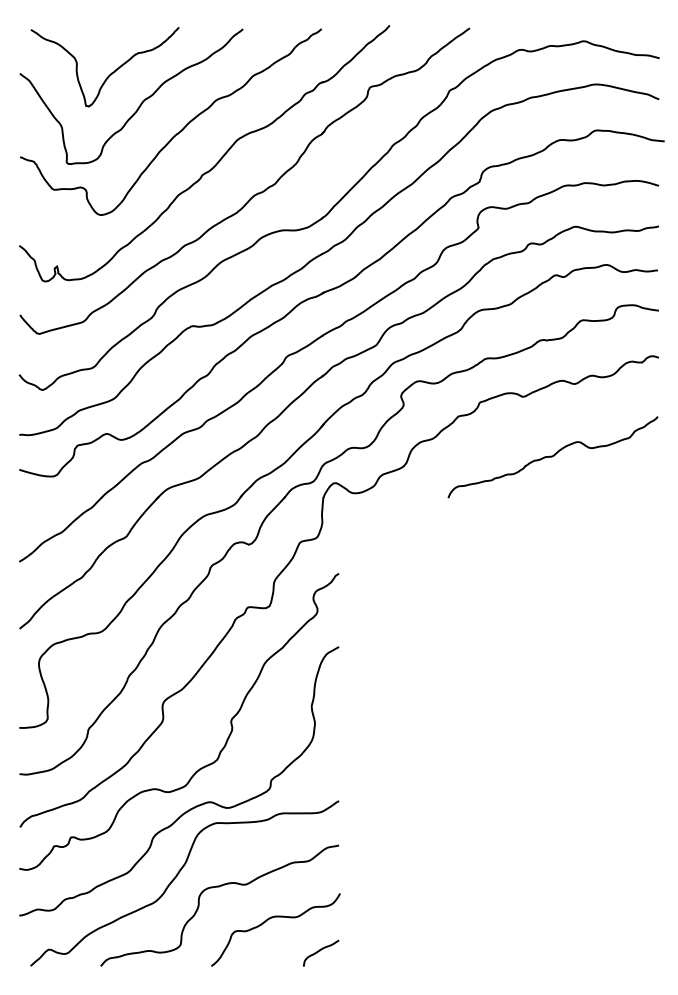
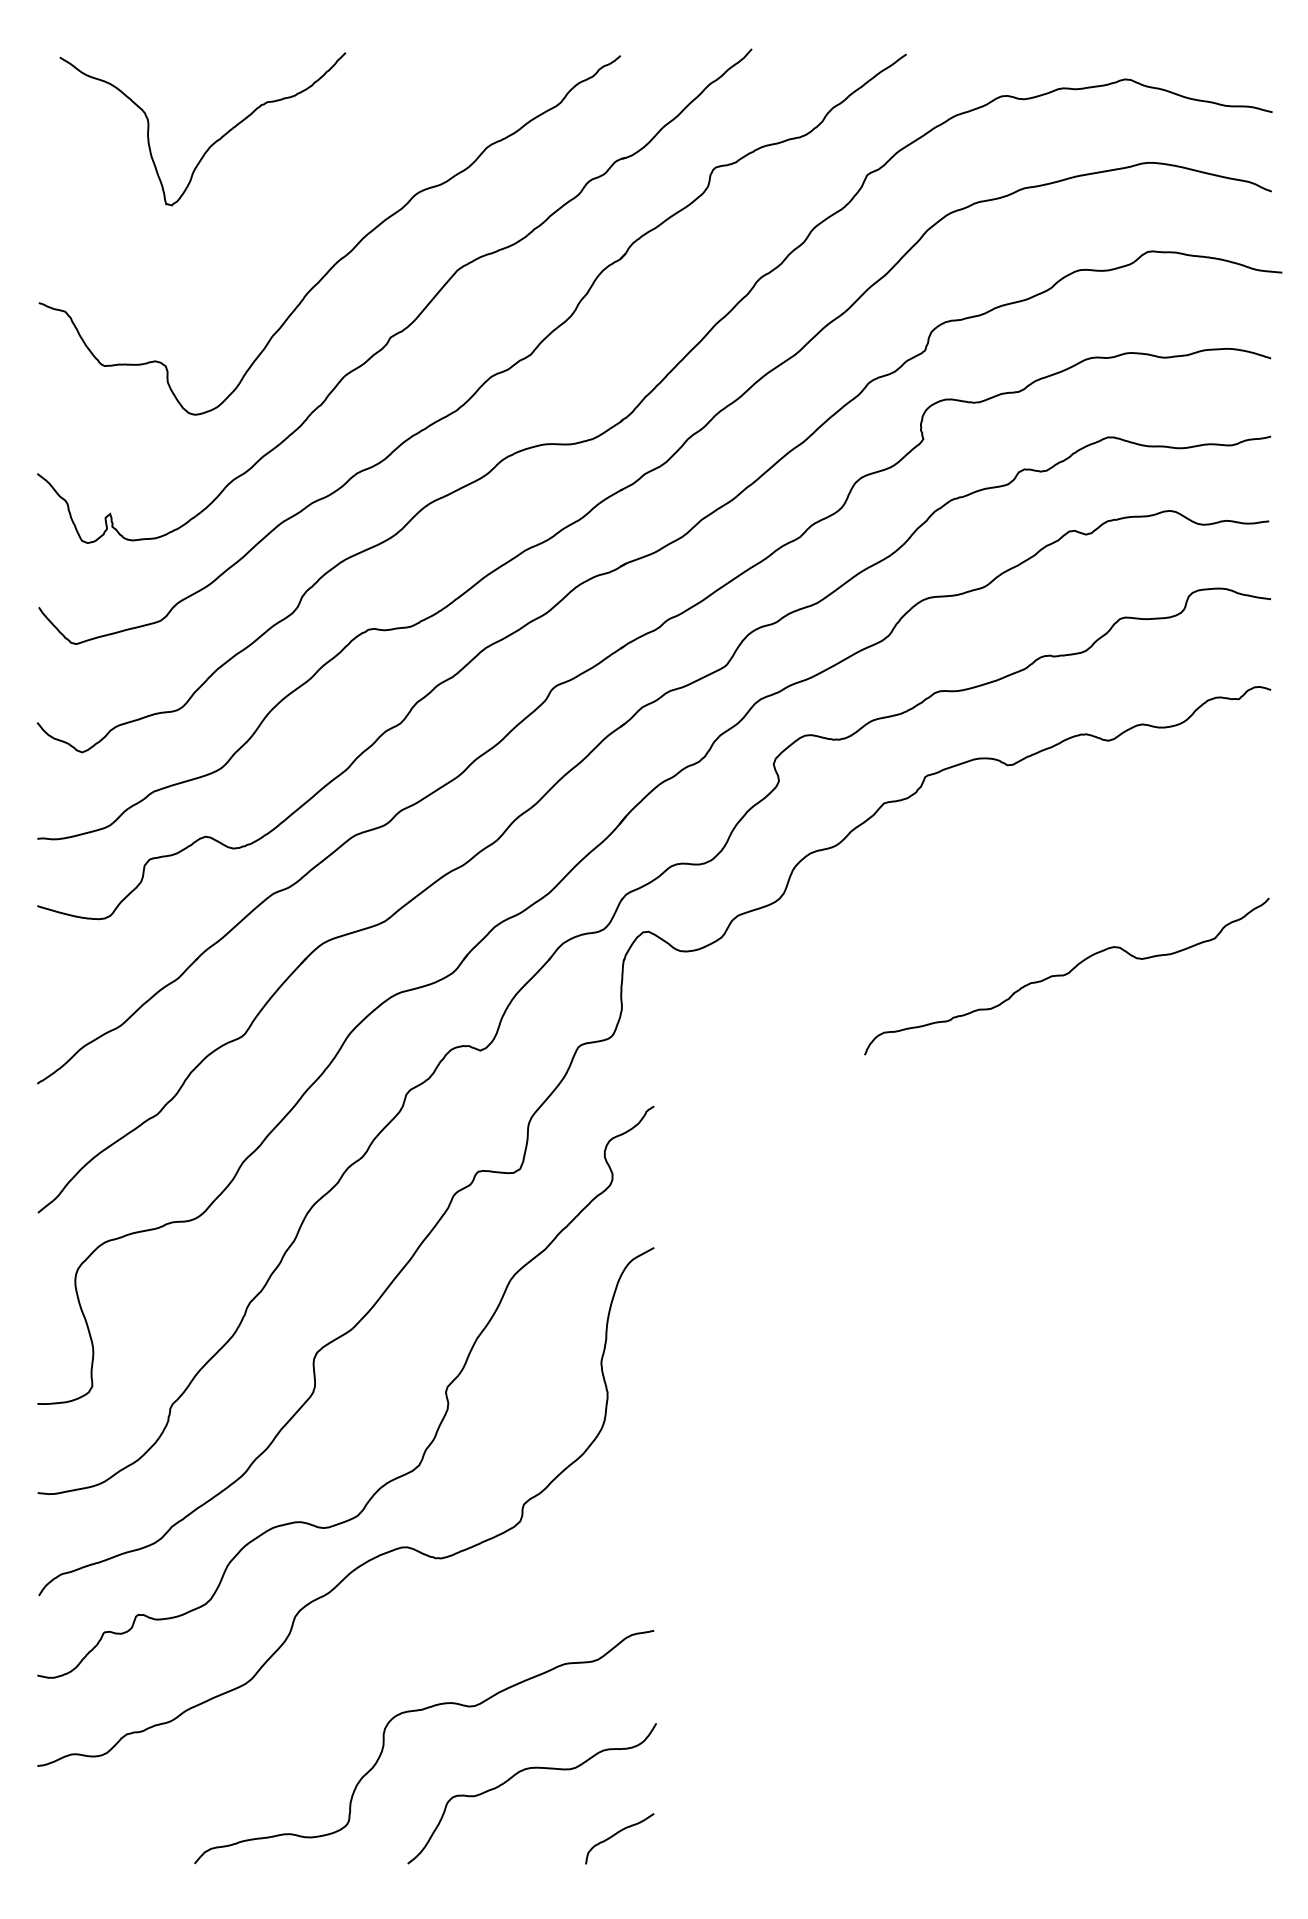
curve: (140, 103) -> (271, 199), removed
curve: (552, 457) -> (1065, 976), moved
curve: (177, 876) -> (342, 1690), removed

